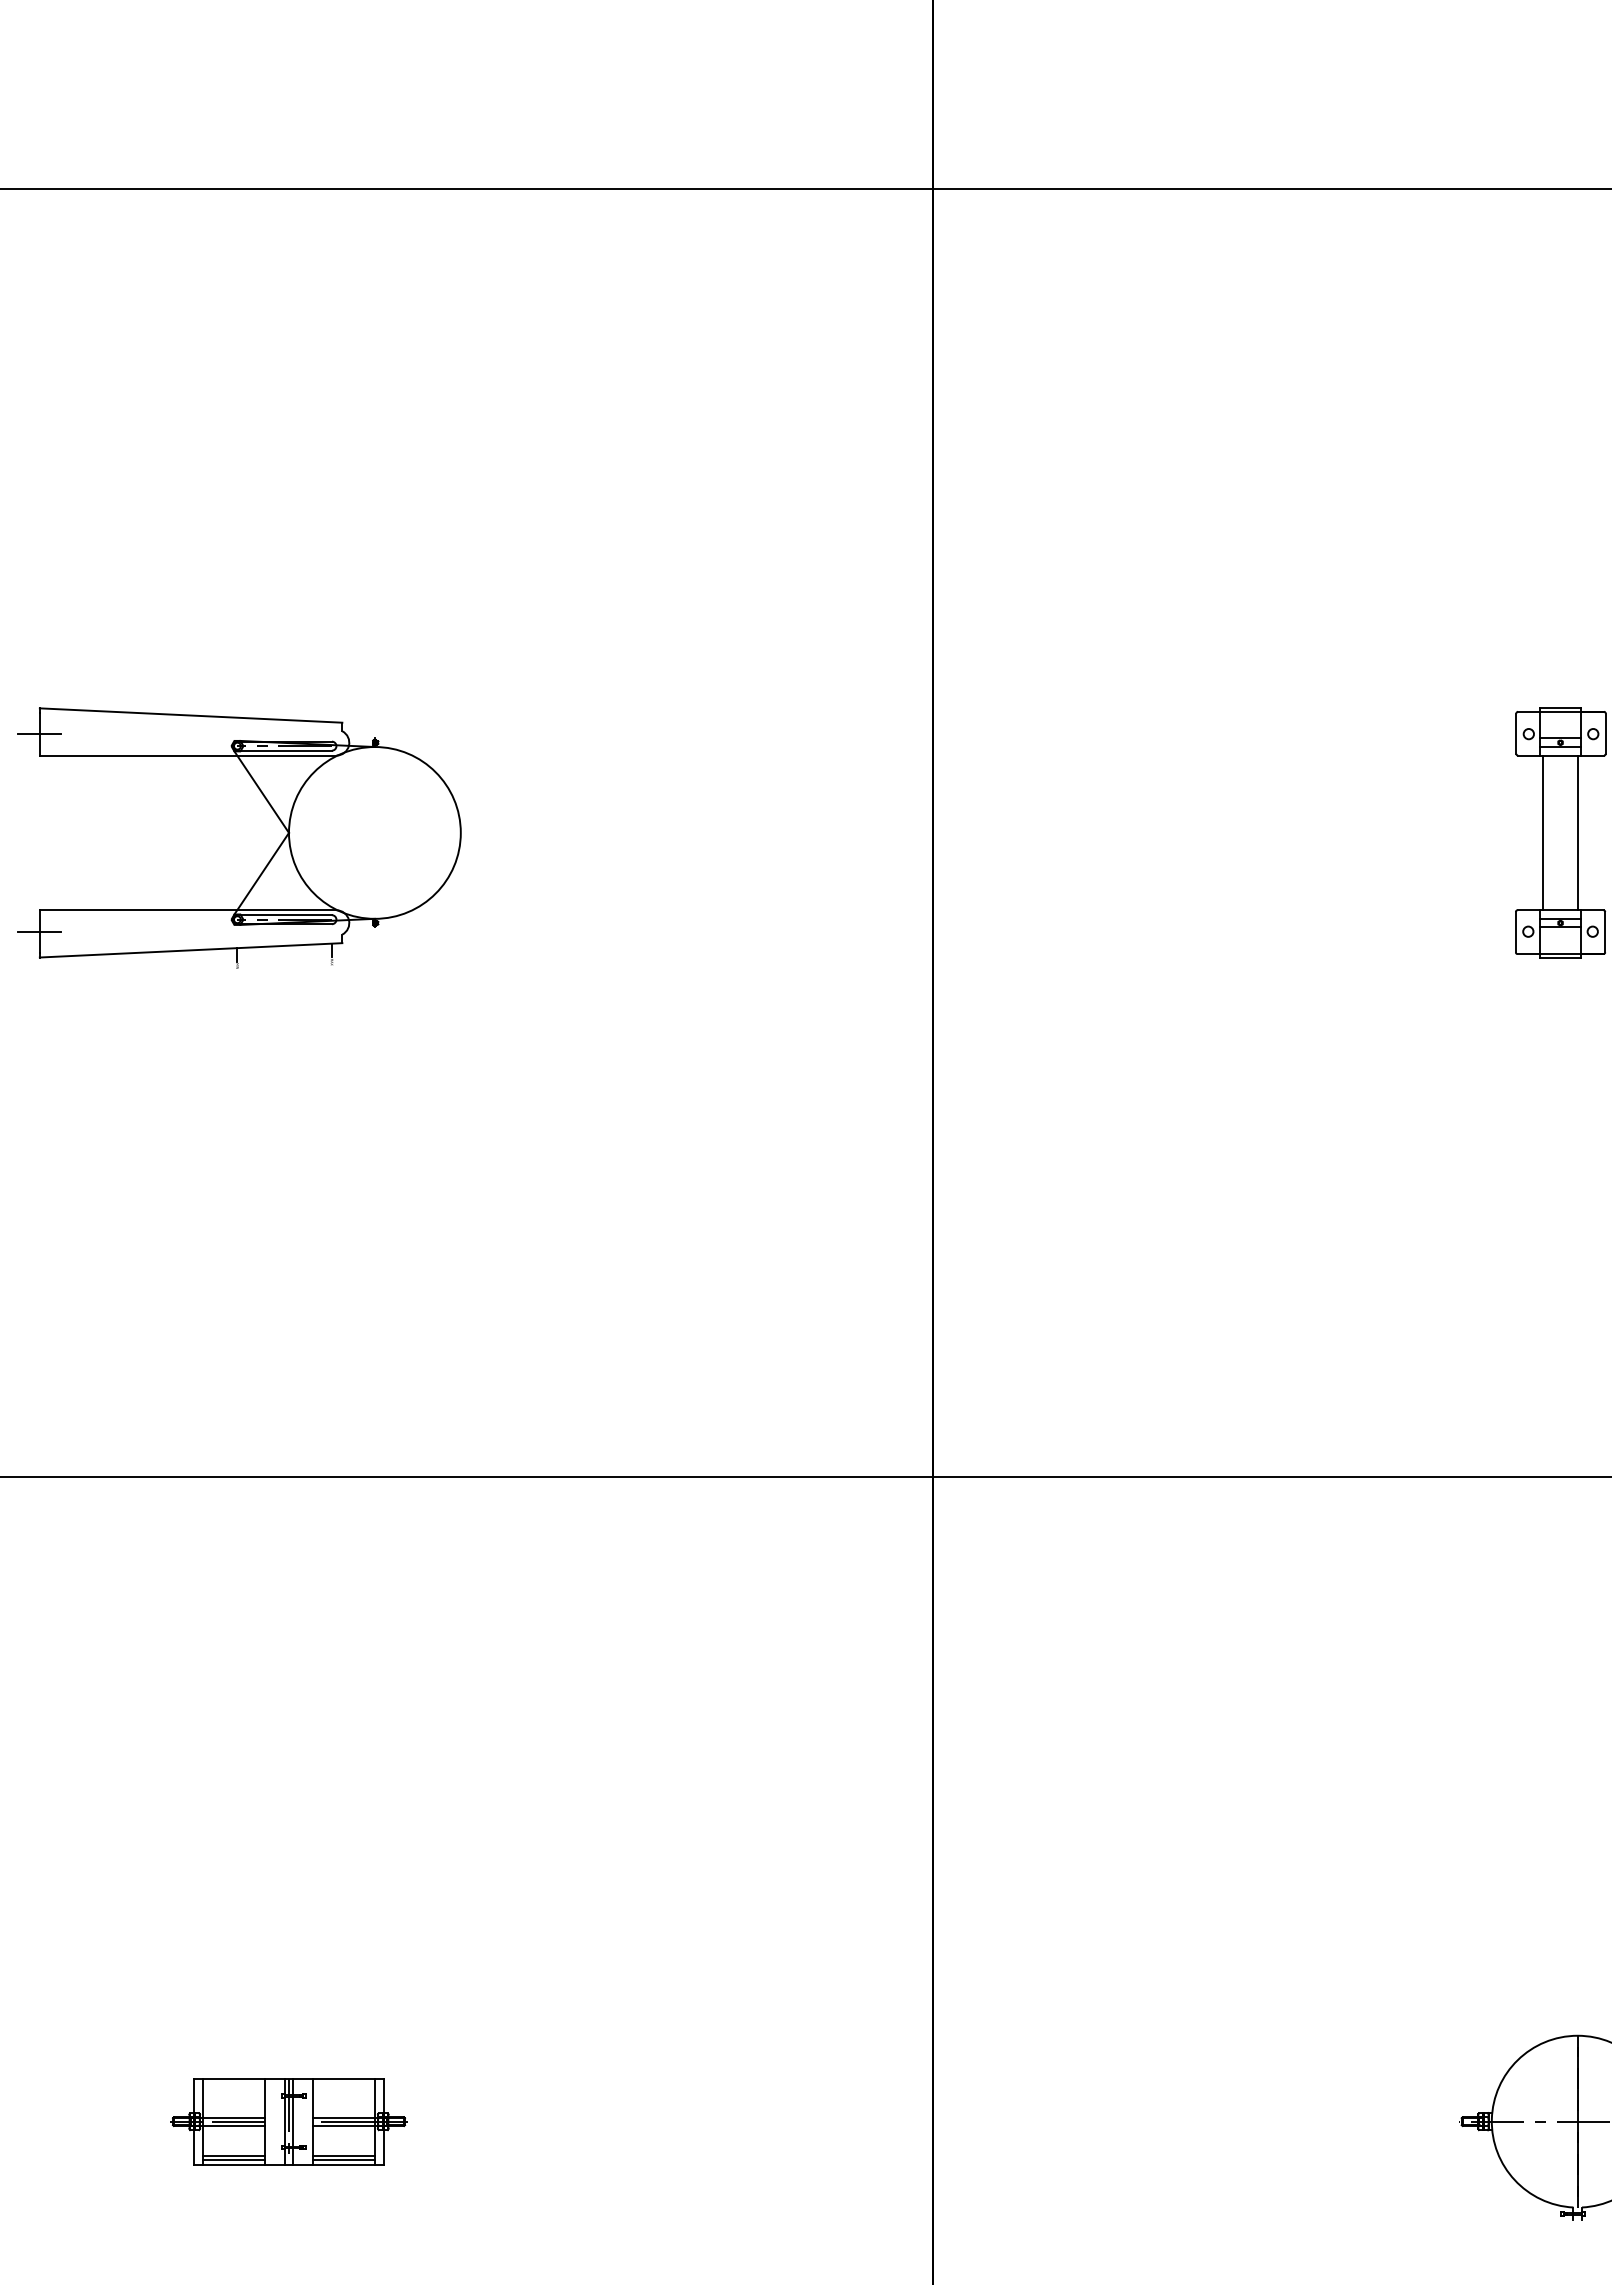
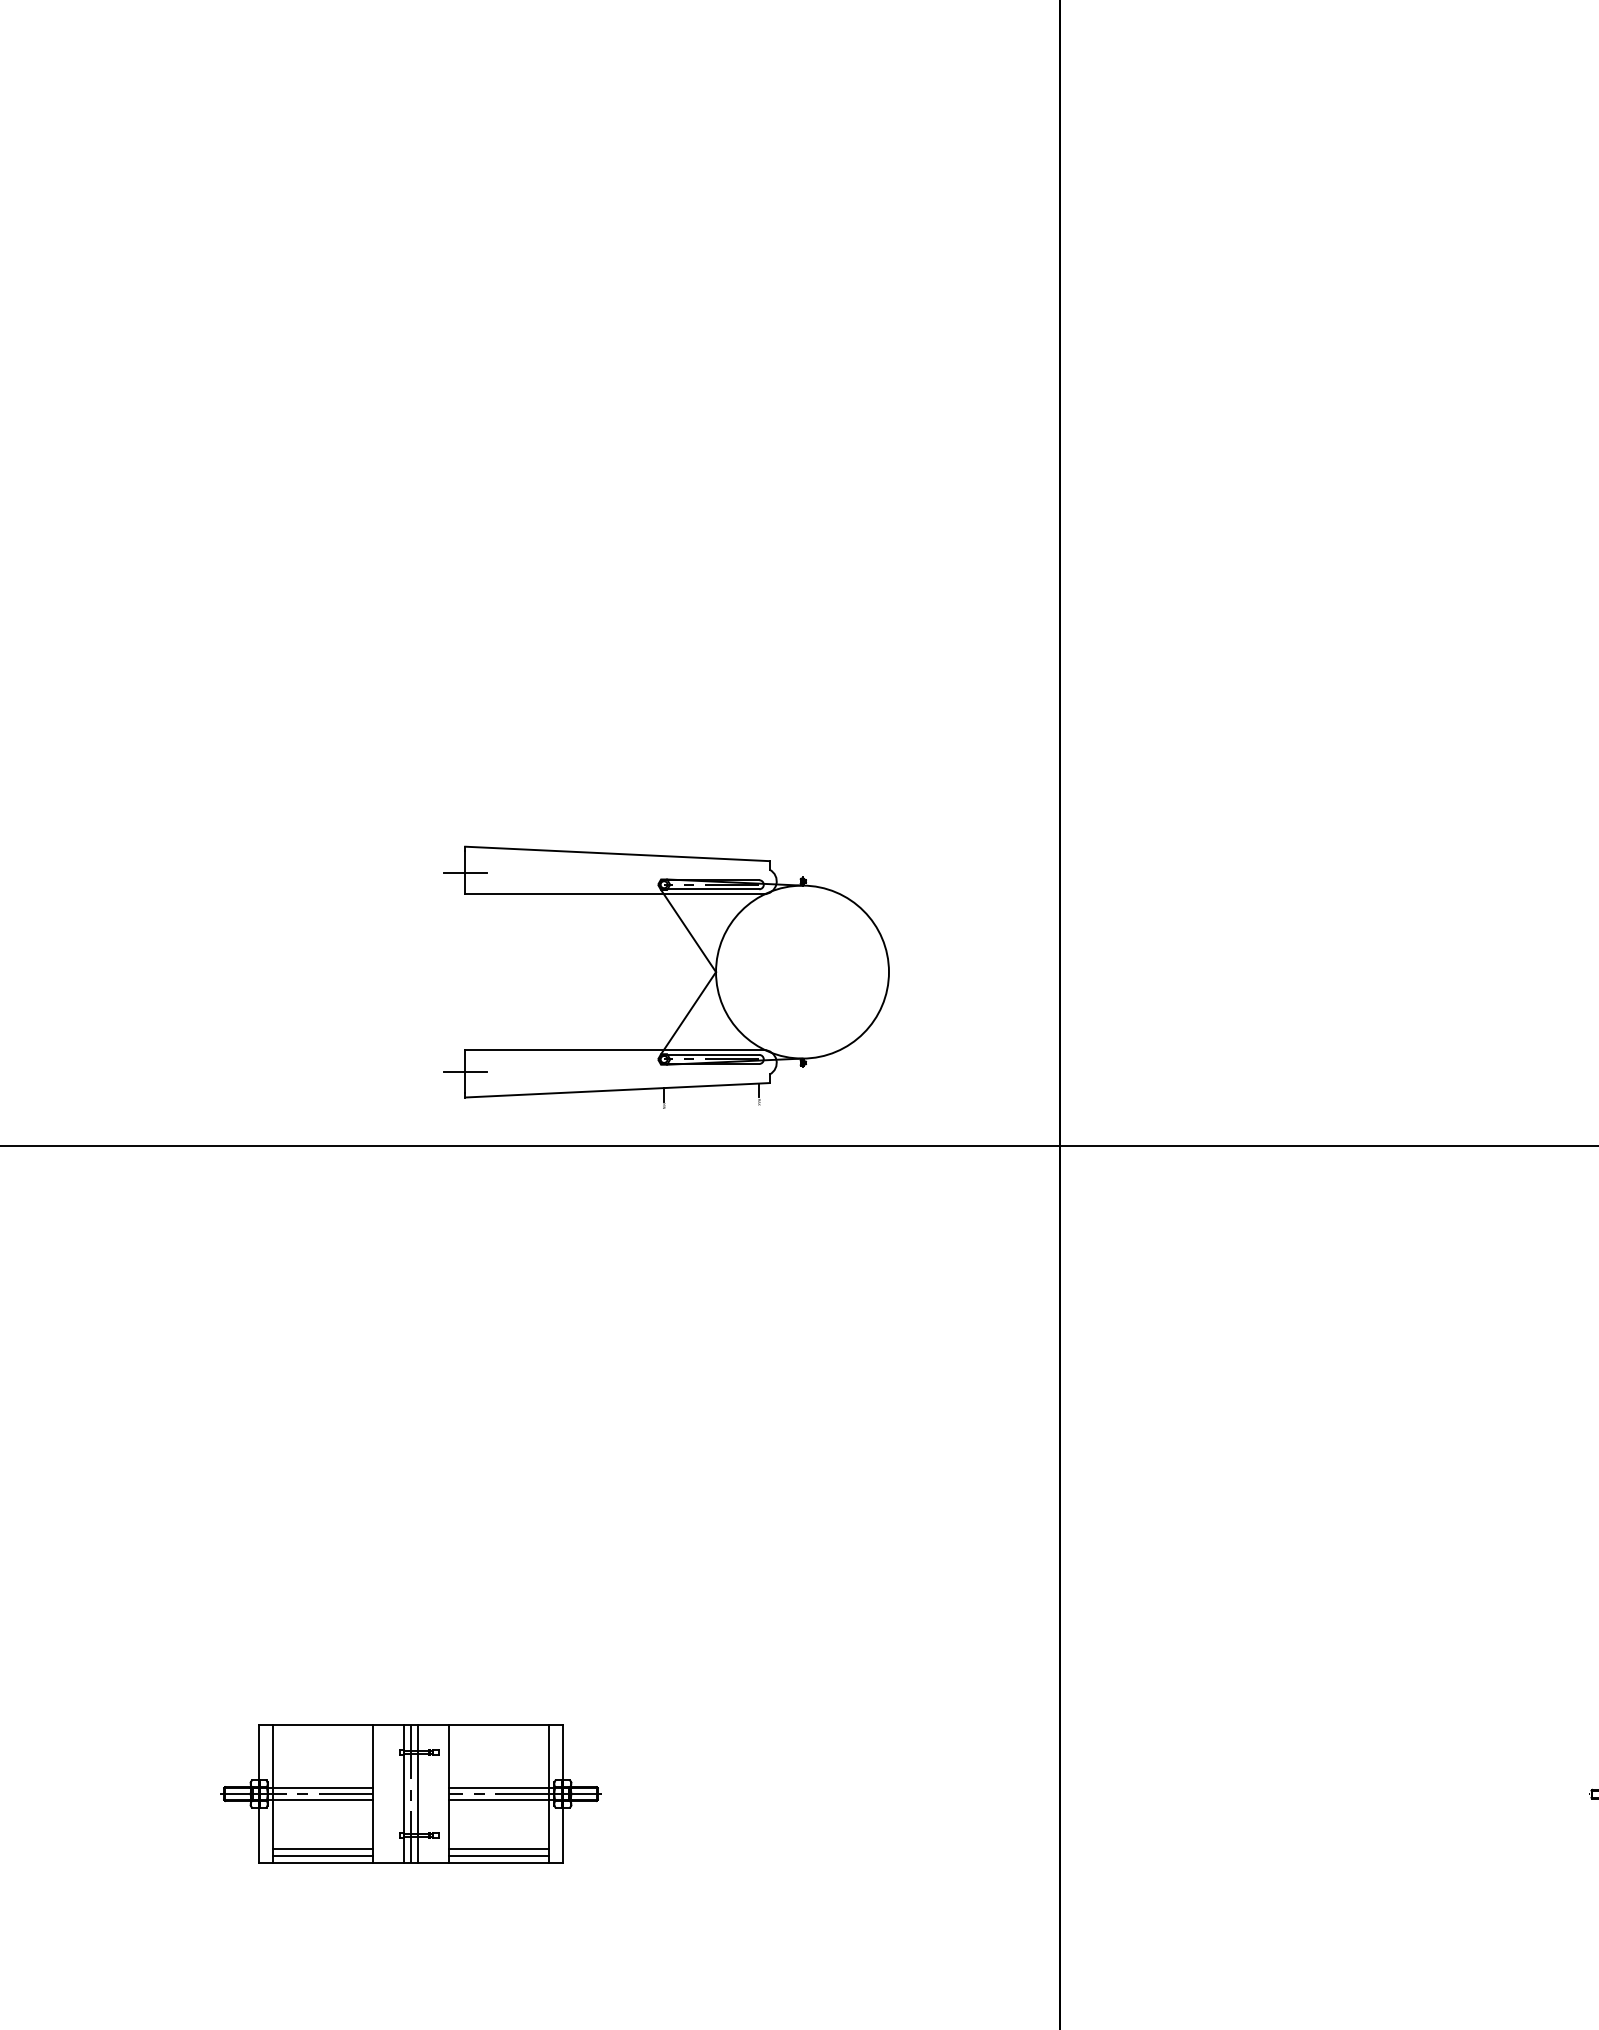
part: (270, 858) -> (697, 997), moved
part: (288, 2121) -> (410, 1794), size x1.6

